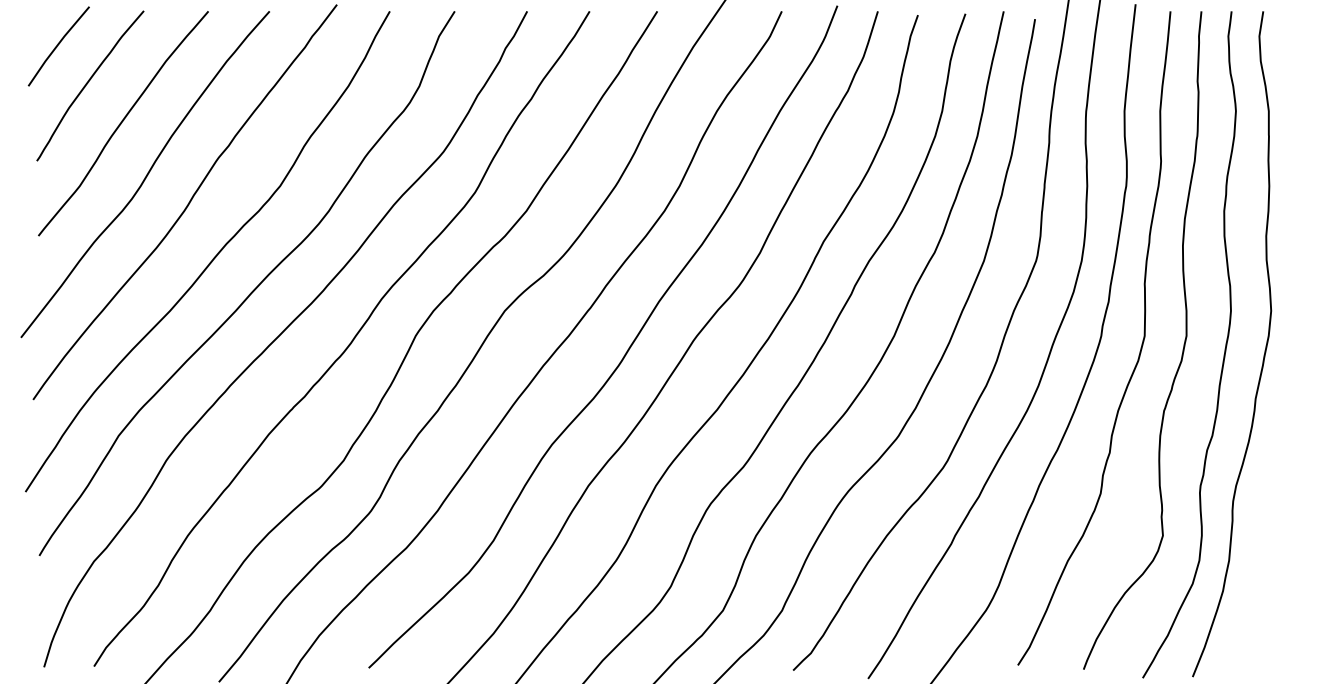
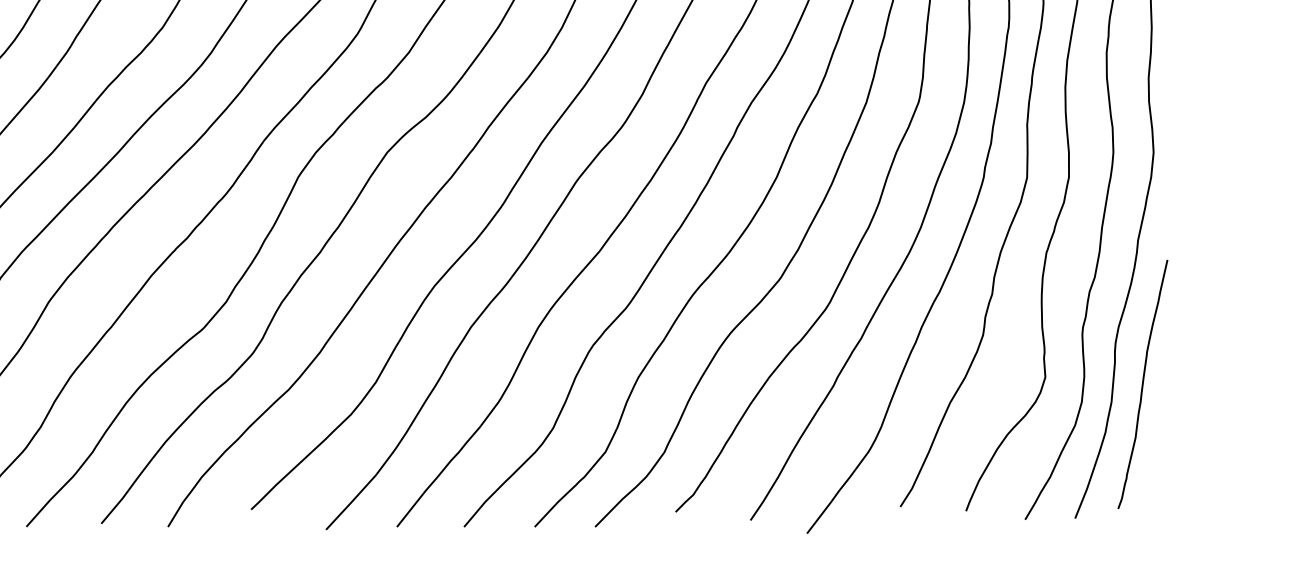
curve: (1260, 542) -> (1142, 384), added

